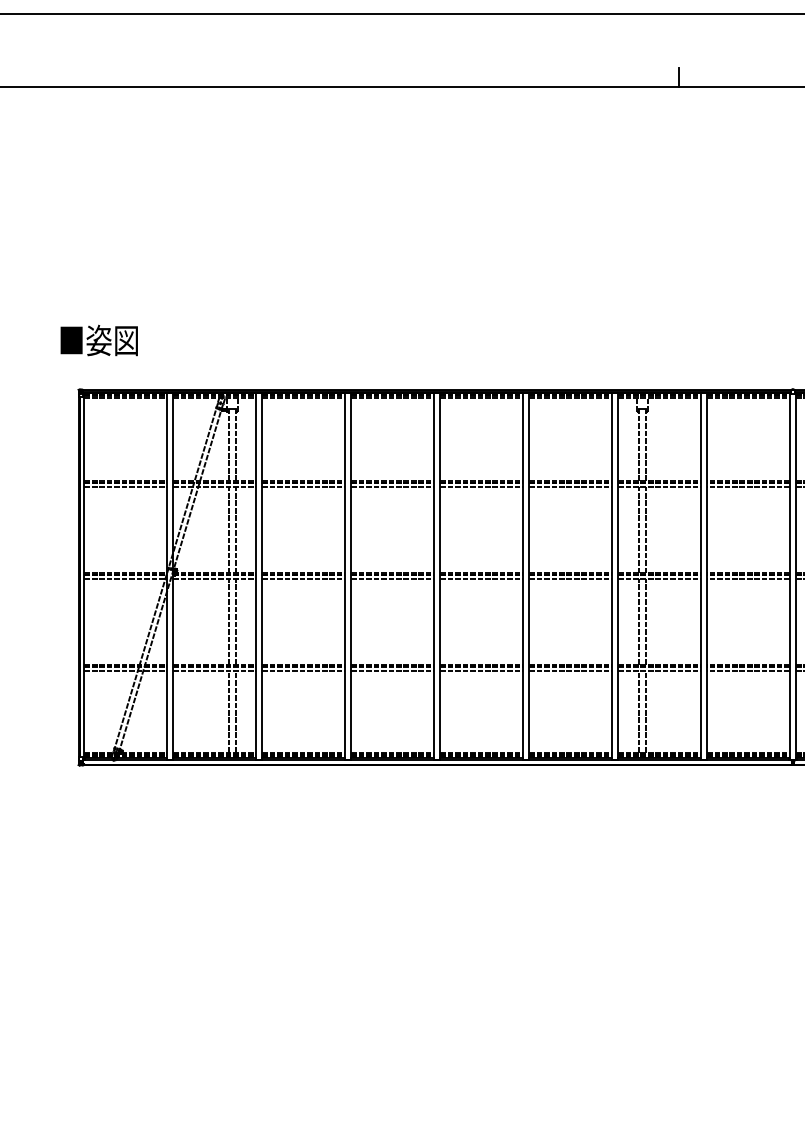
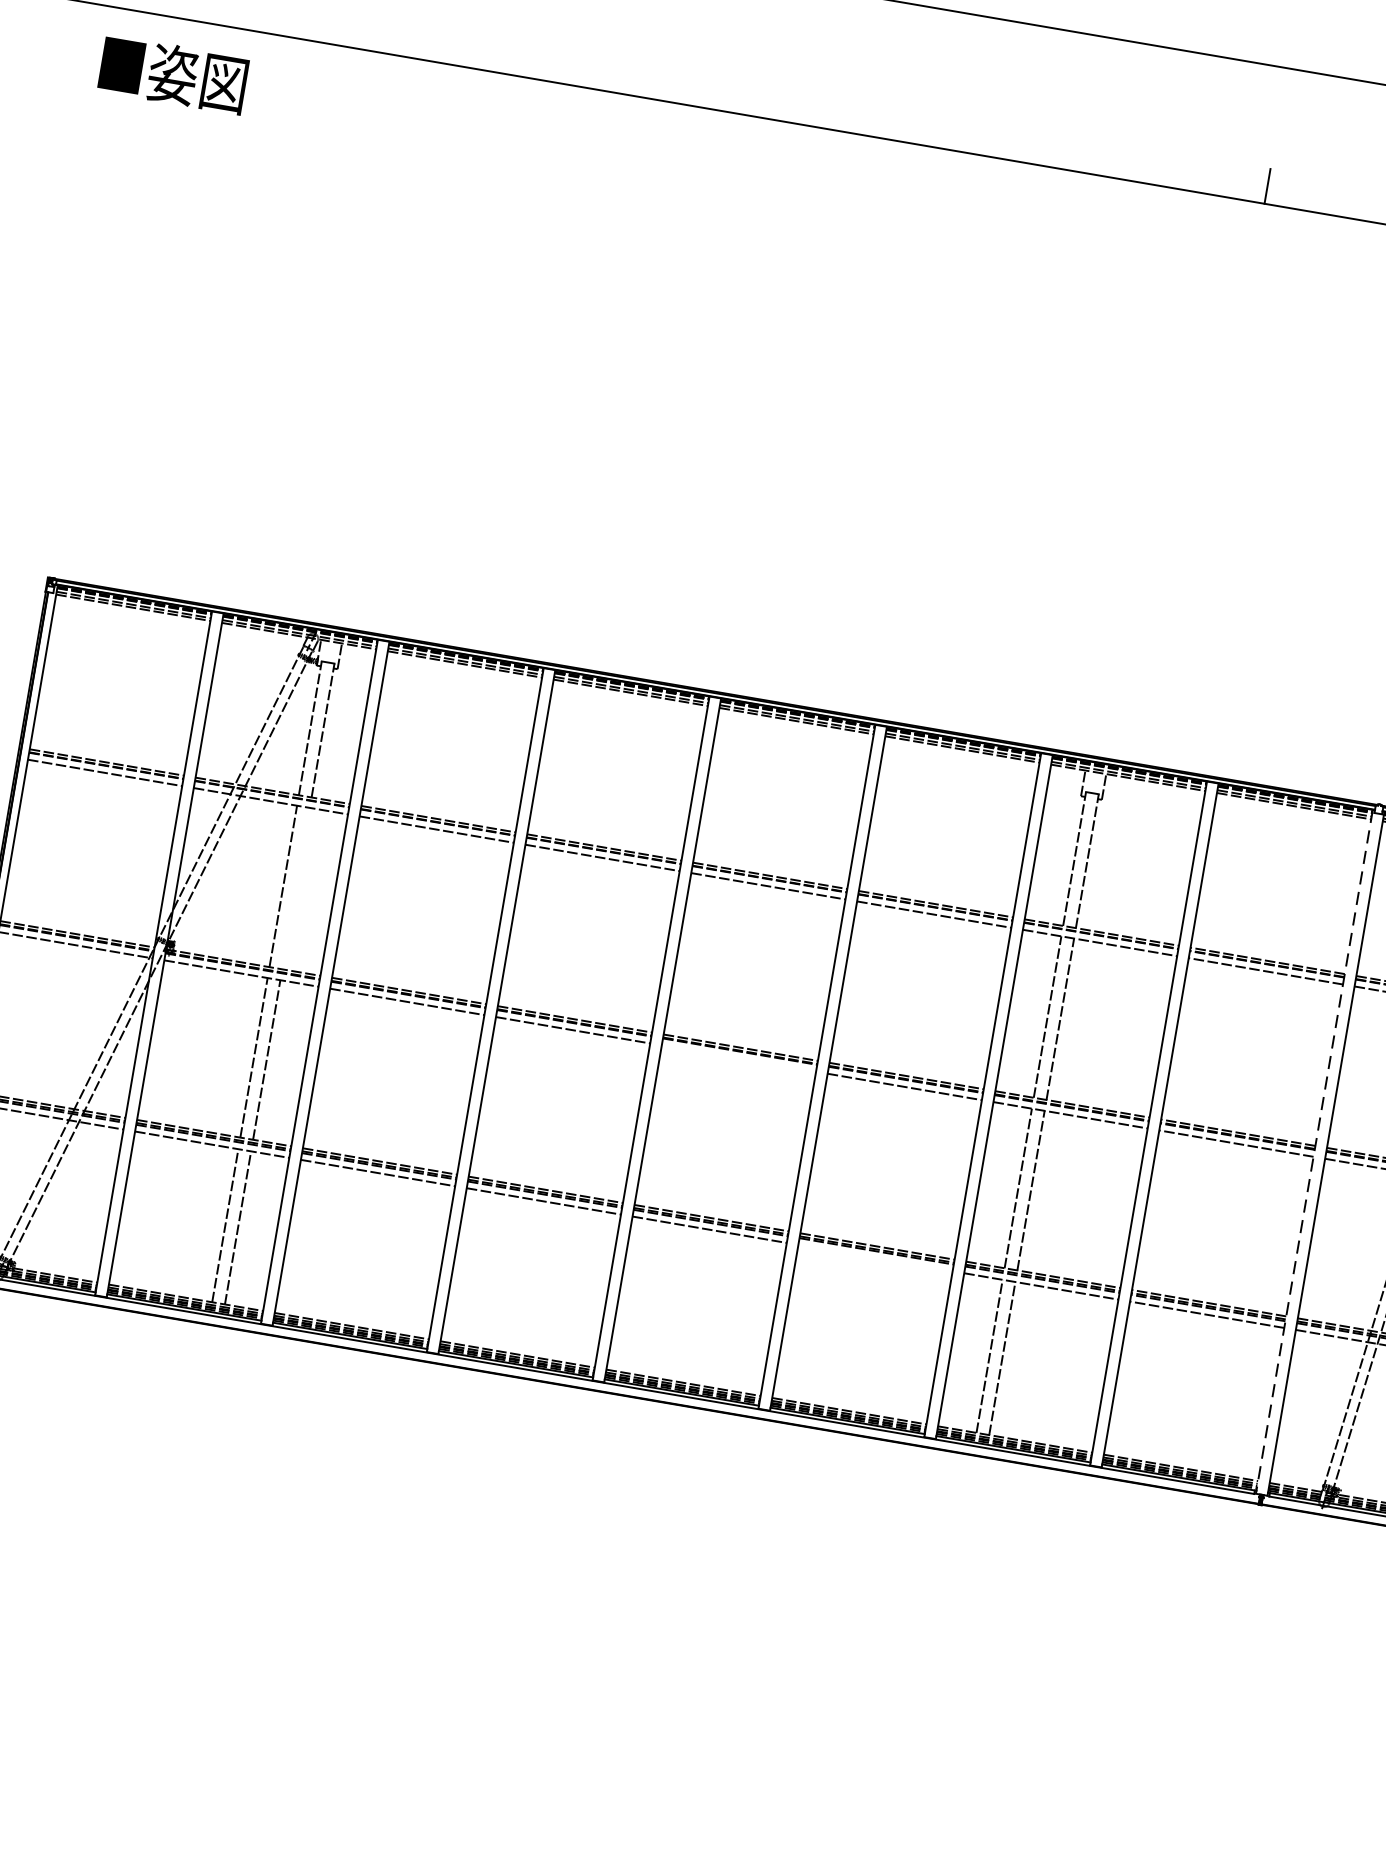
text: (98, 340) -> (172, 74), moved
line: (235, 529) -> (295, 887), removed
line: (789, 576) -> (1313, 1152), solid -> dashed
line: (481, 578) -> (738, 1057), removed
line: (570, 670) -> (875, 1257), removed

